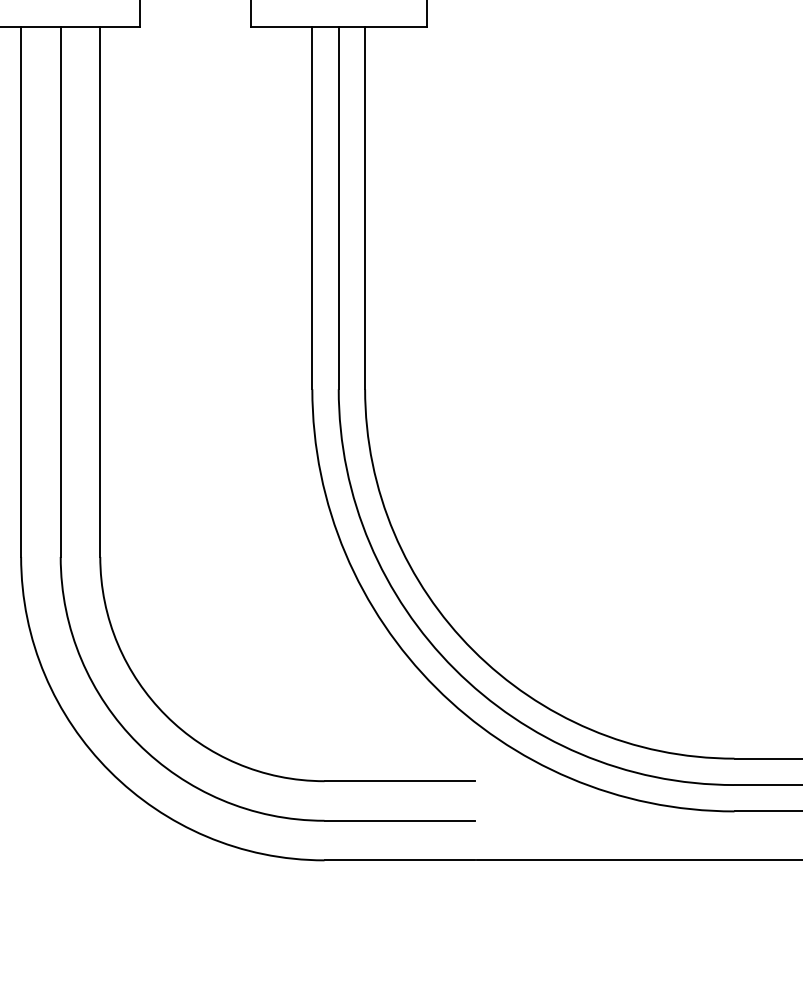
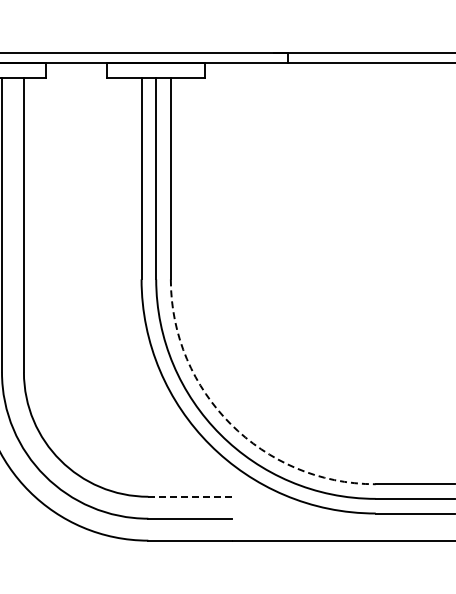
arc: (472, 650) -> (230, 424), solid -> dashed
line: (400, 780) -> (190, 496), solid -> dashed

